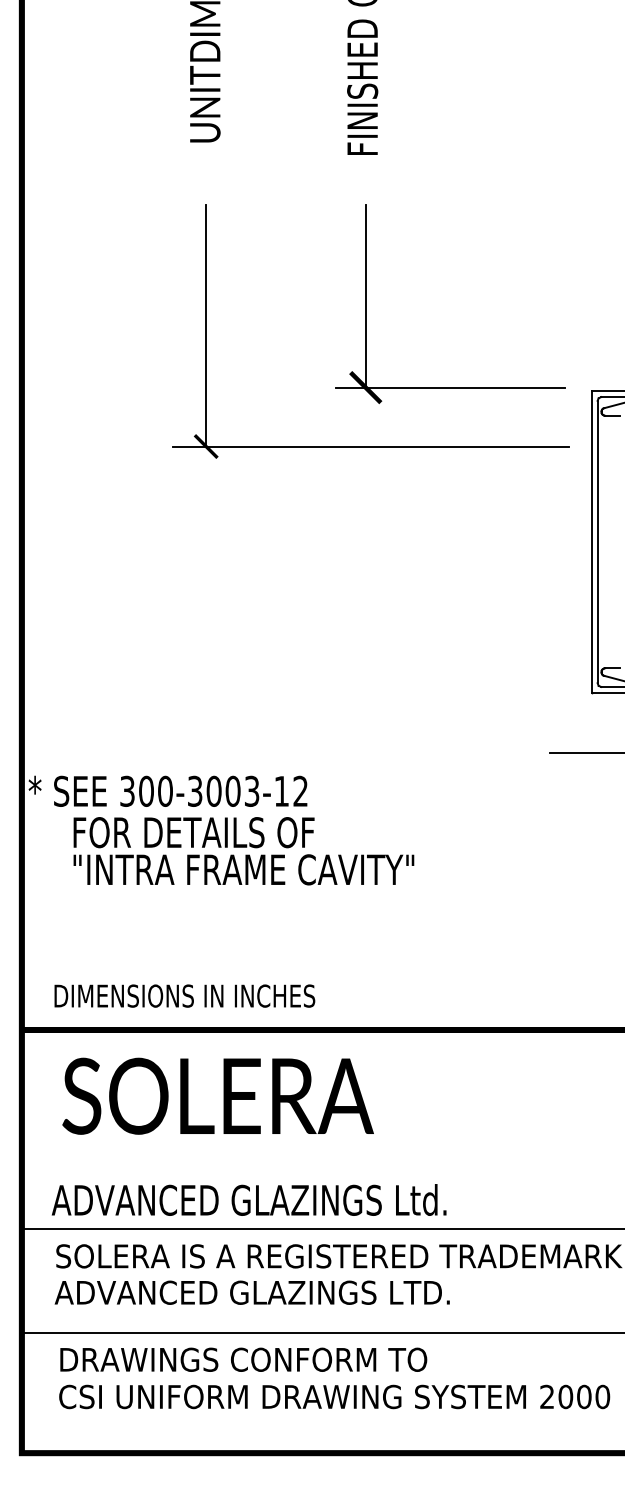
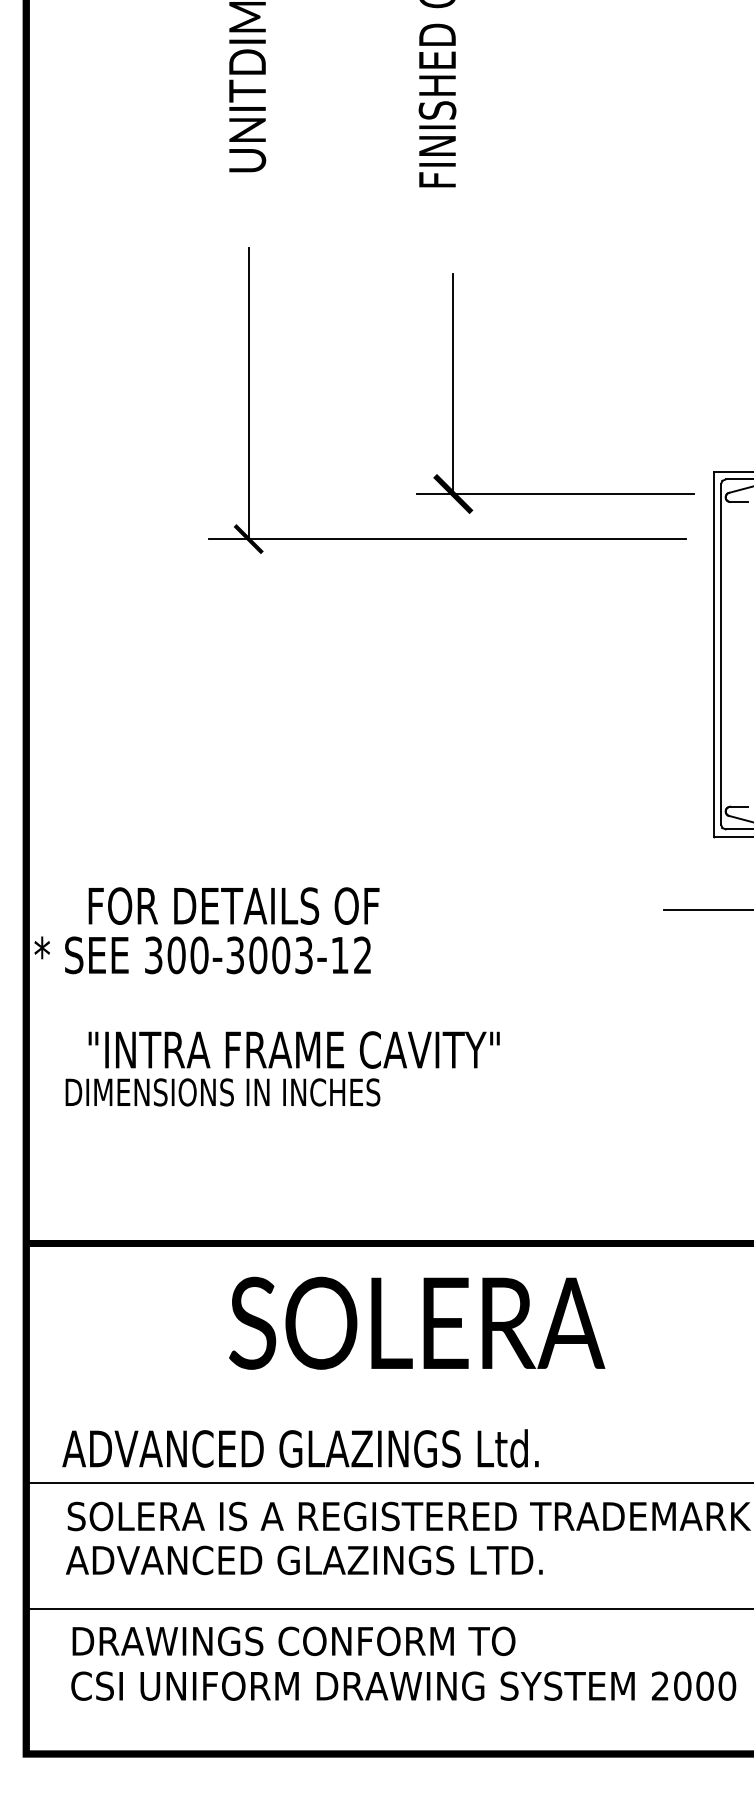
part: (450, 387) -> (555, 493), moved
text: (193, 832) -> (233, 905), moved
text: (184, 996) -> (222, 1092), moved
text: (218, 1095) -> (417, 1322), moved

